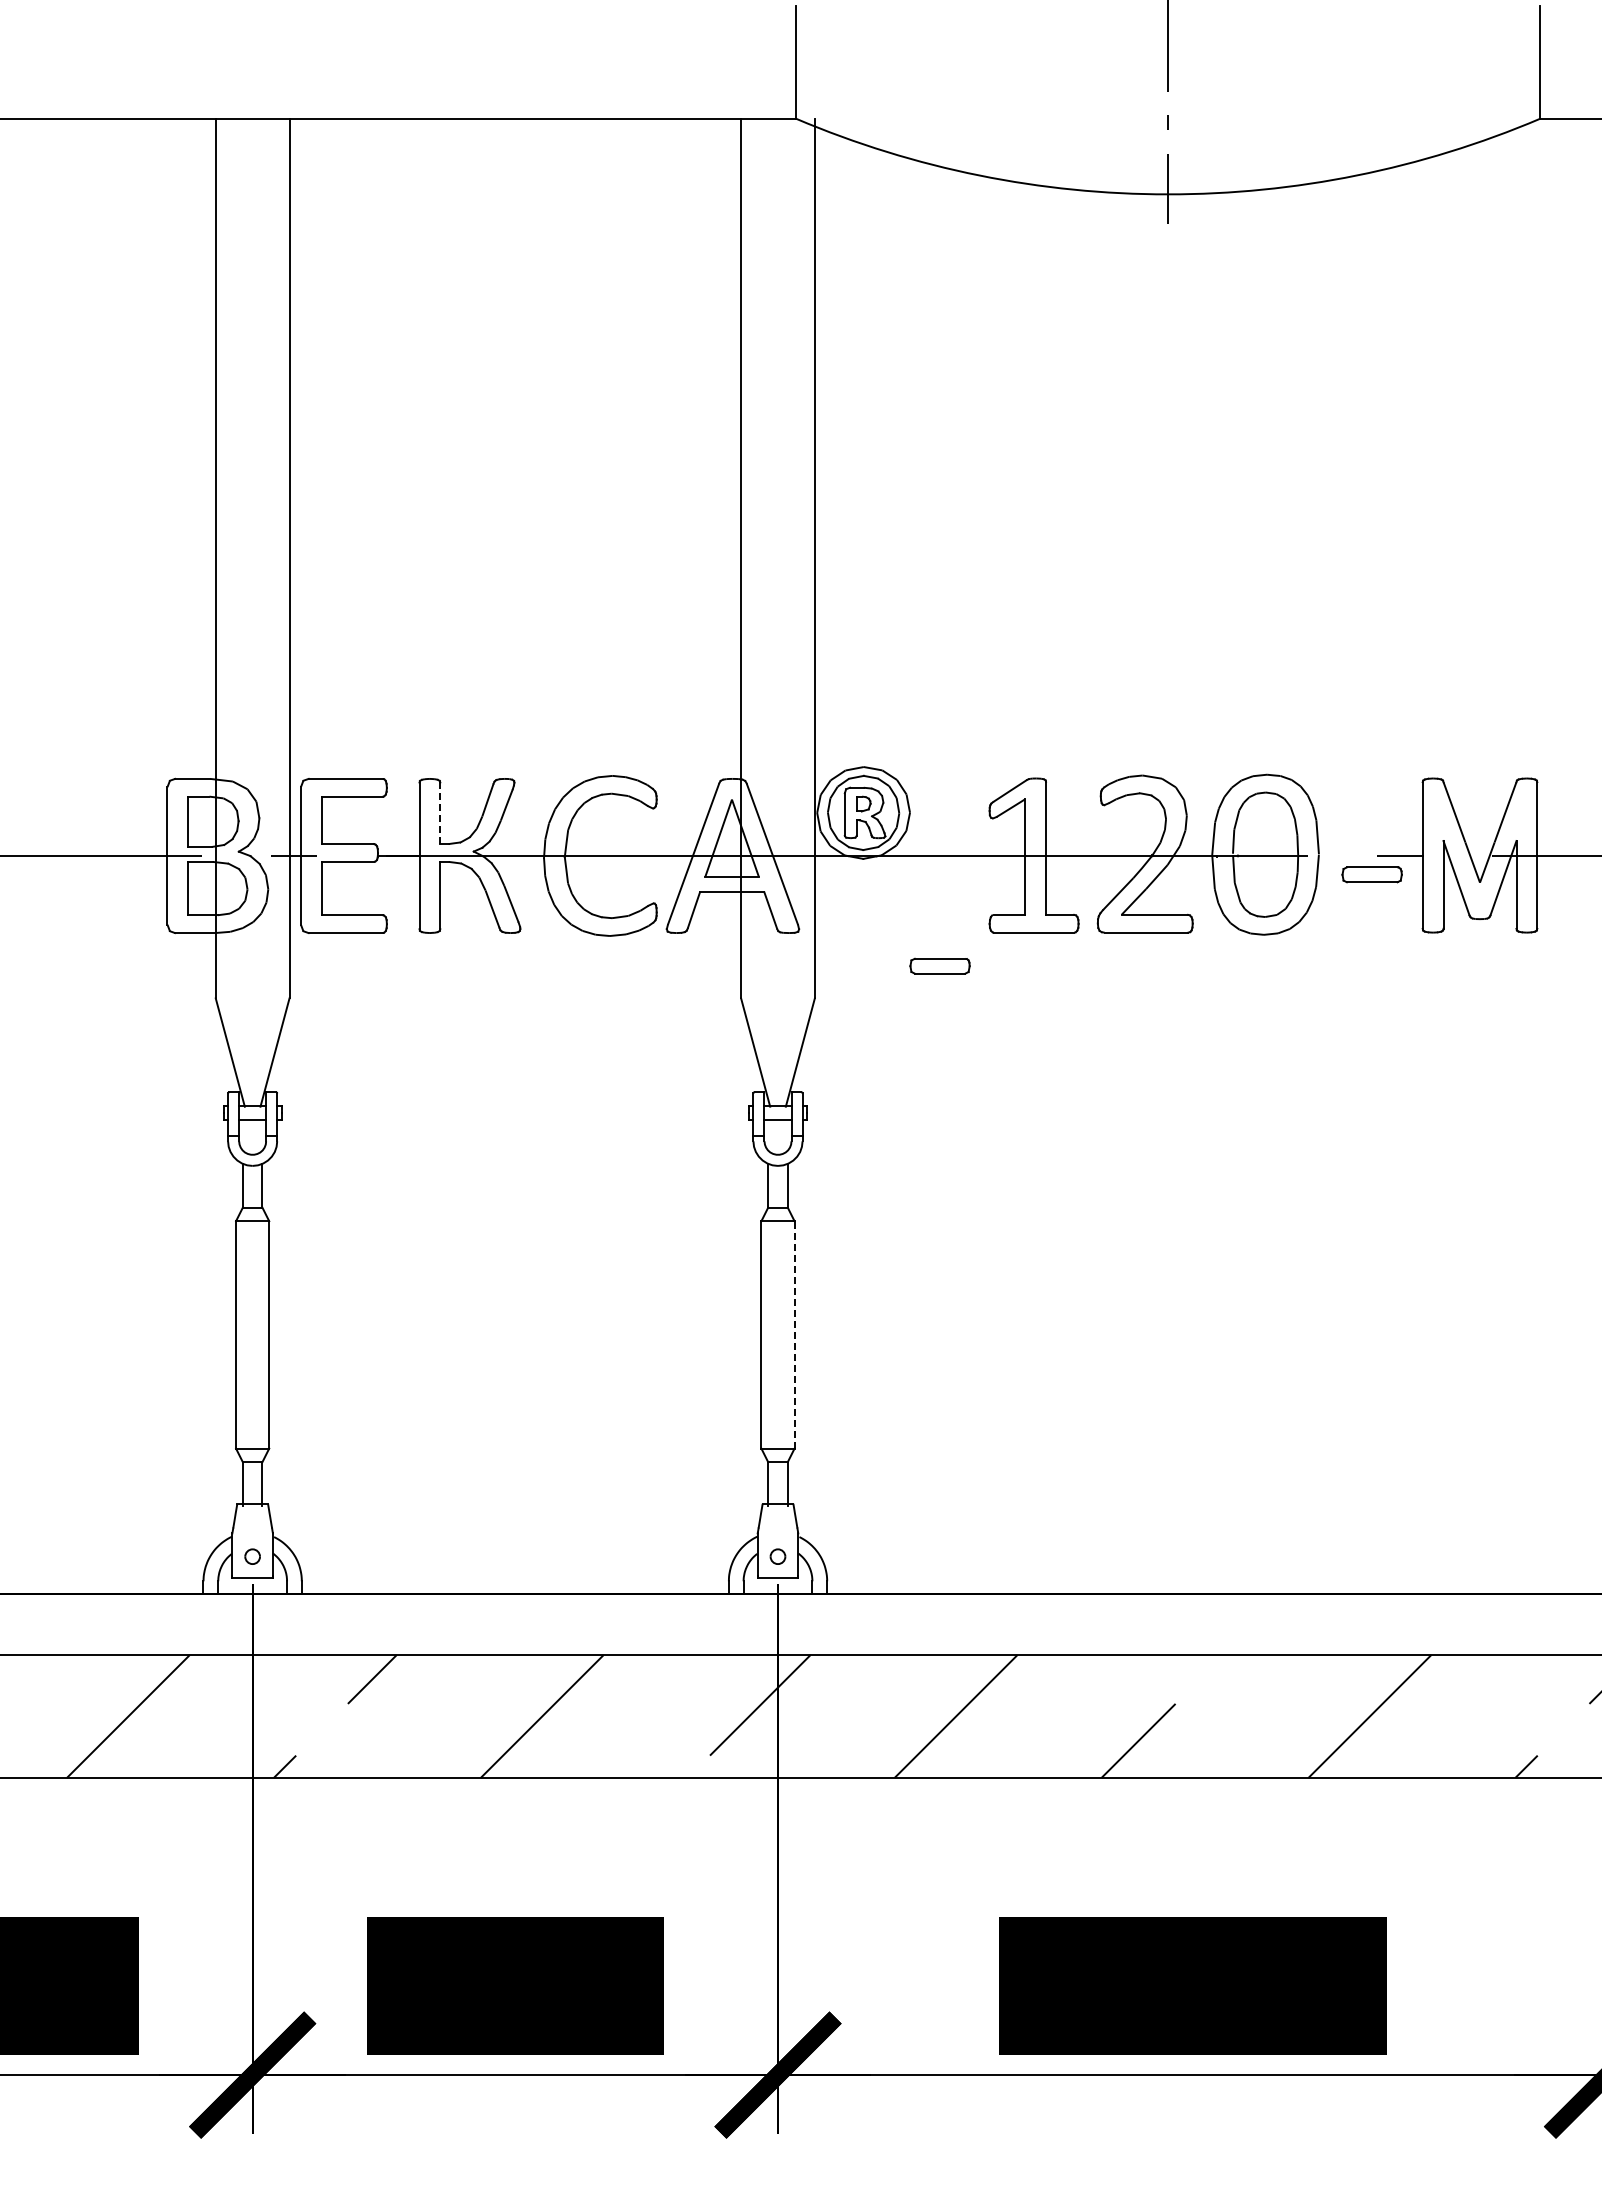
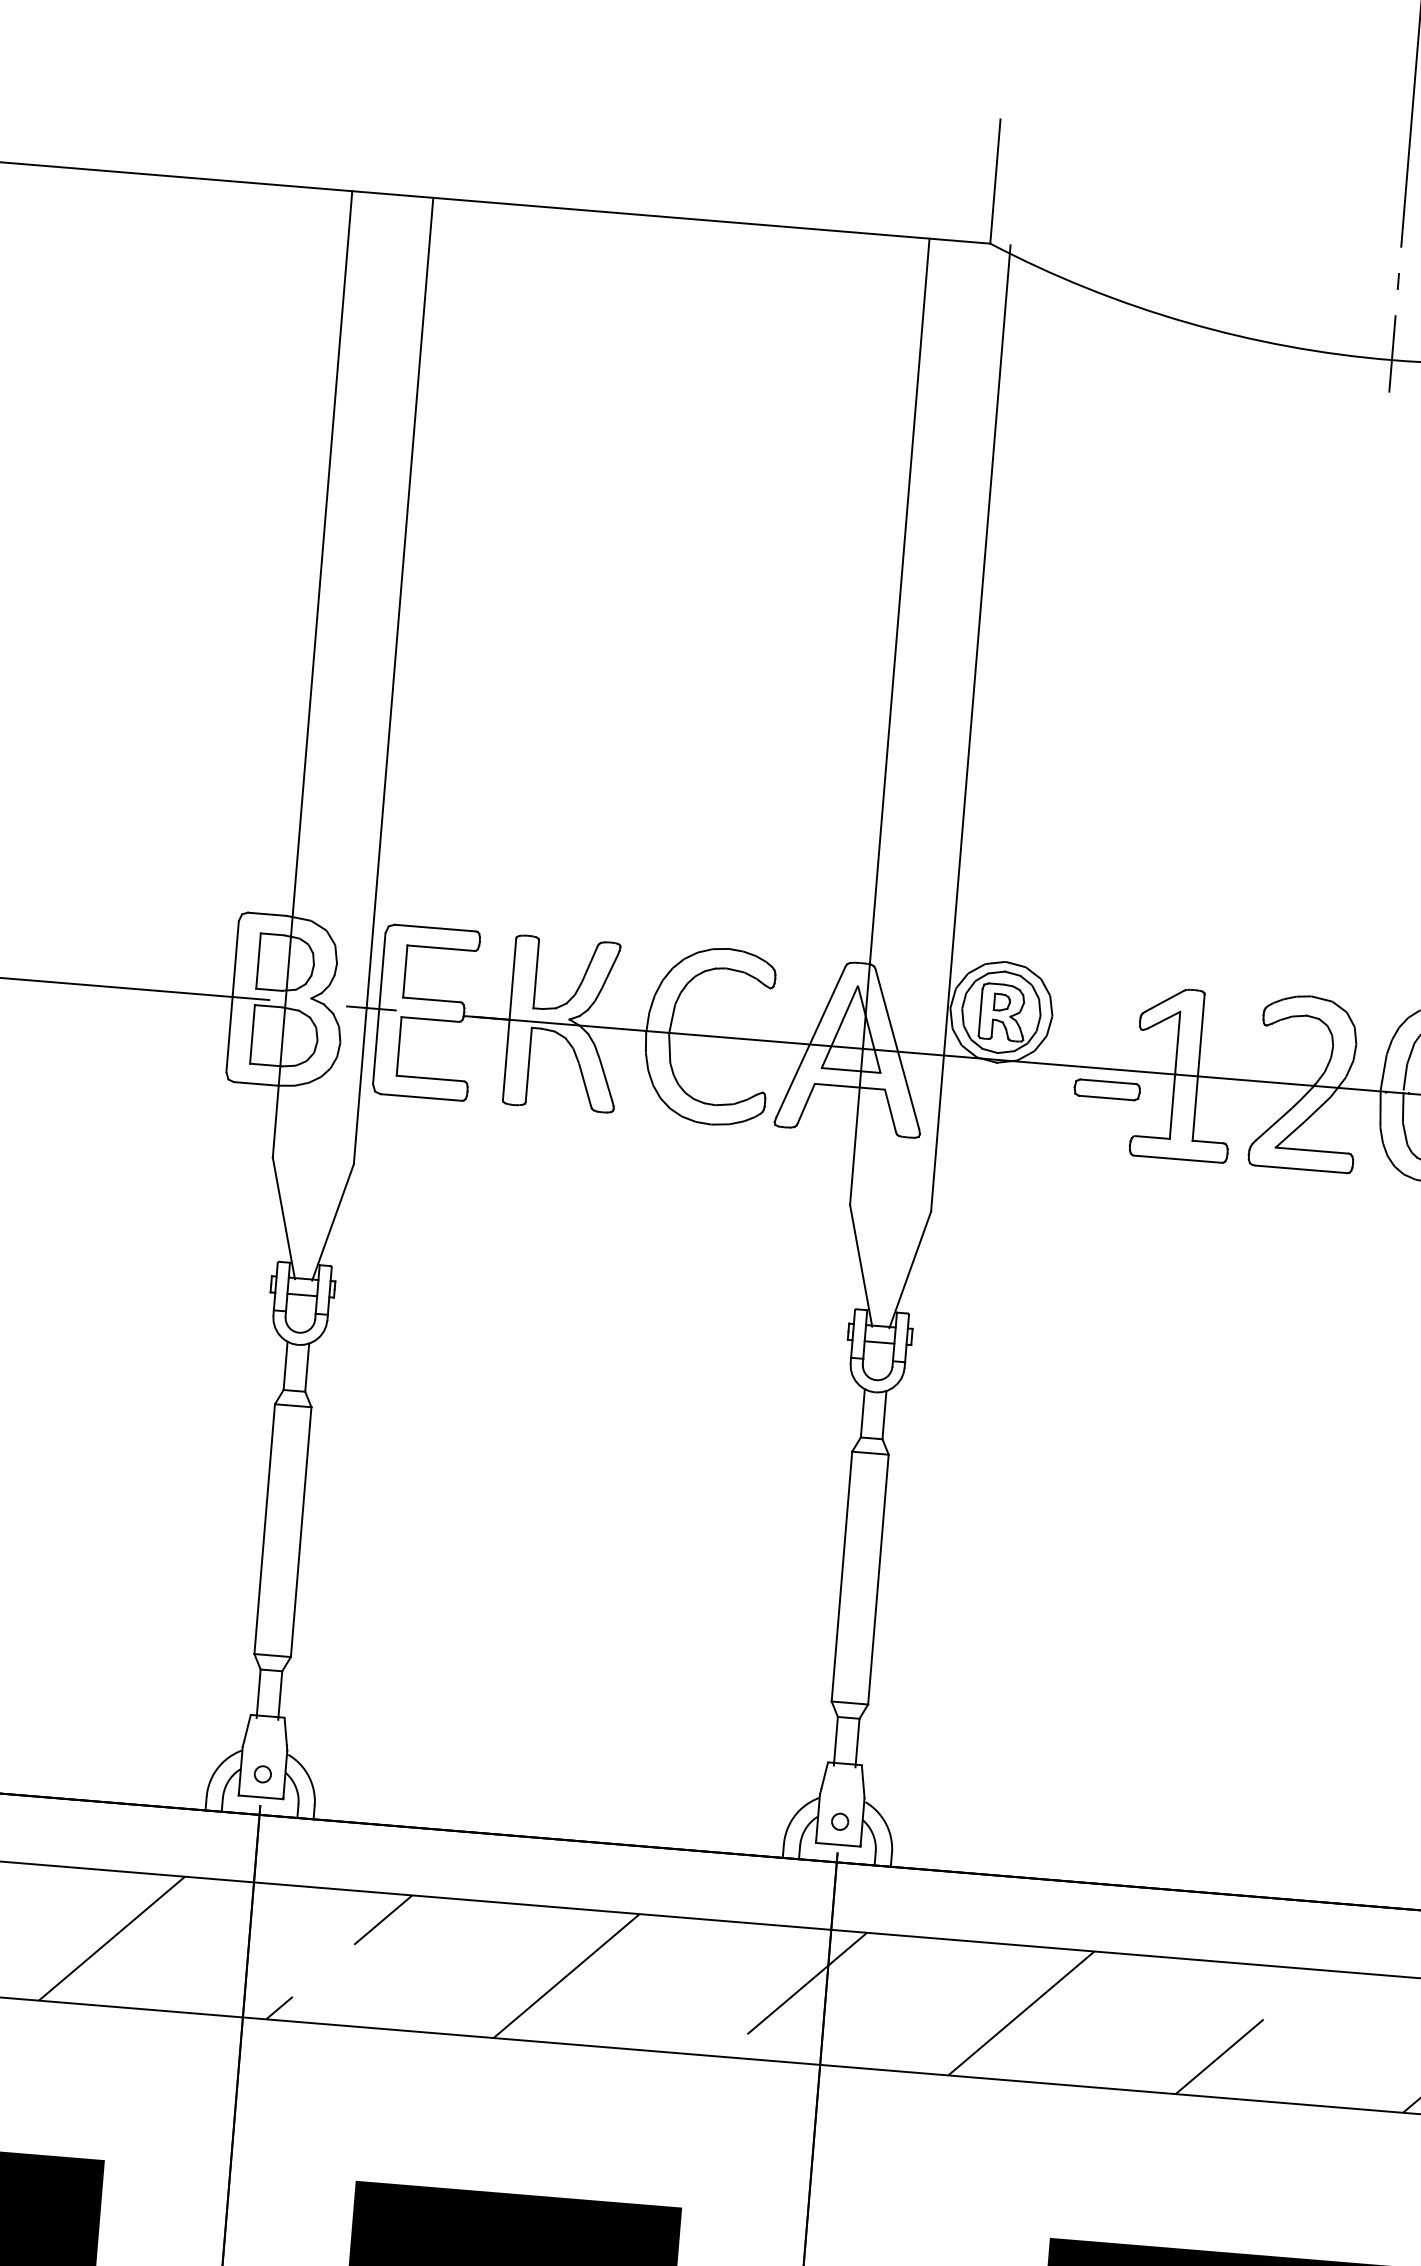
line: (440, 813) -> (536, 974), dashed -> solid
part: (939, 965) -> (1106, 1089), moved
line: (794, 1334) -> (878, 1579), dashed -> solid

